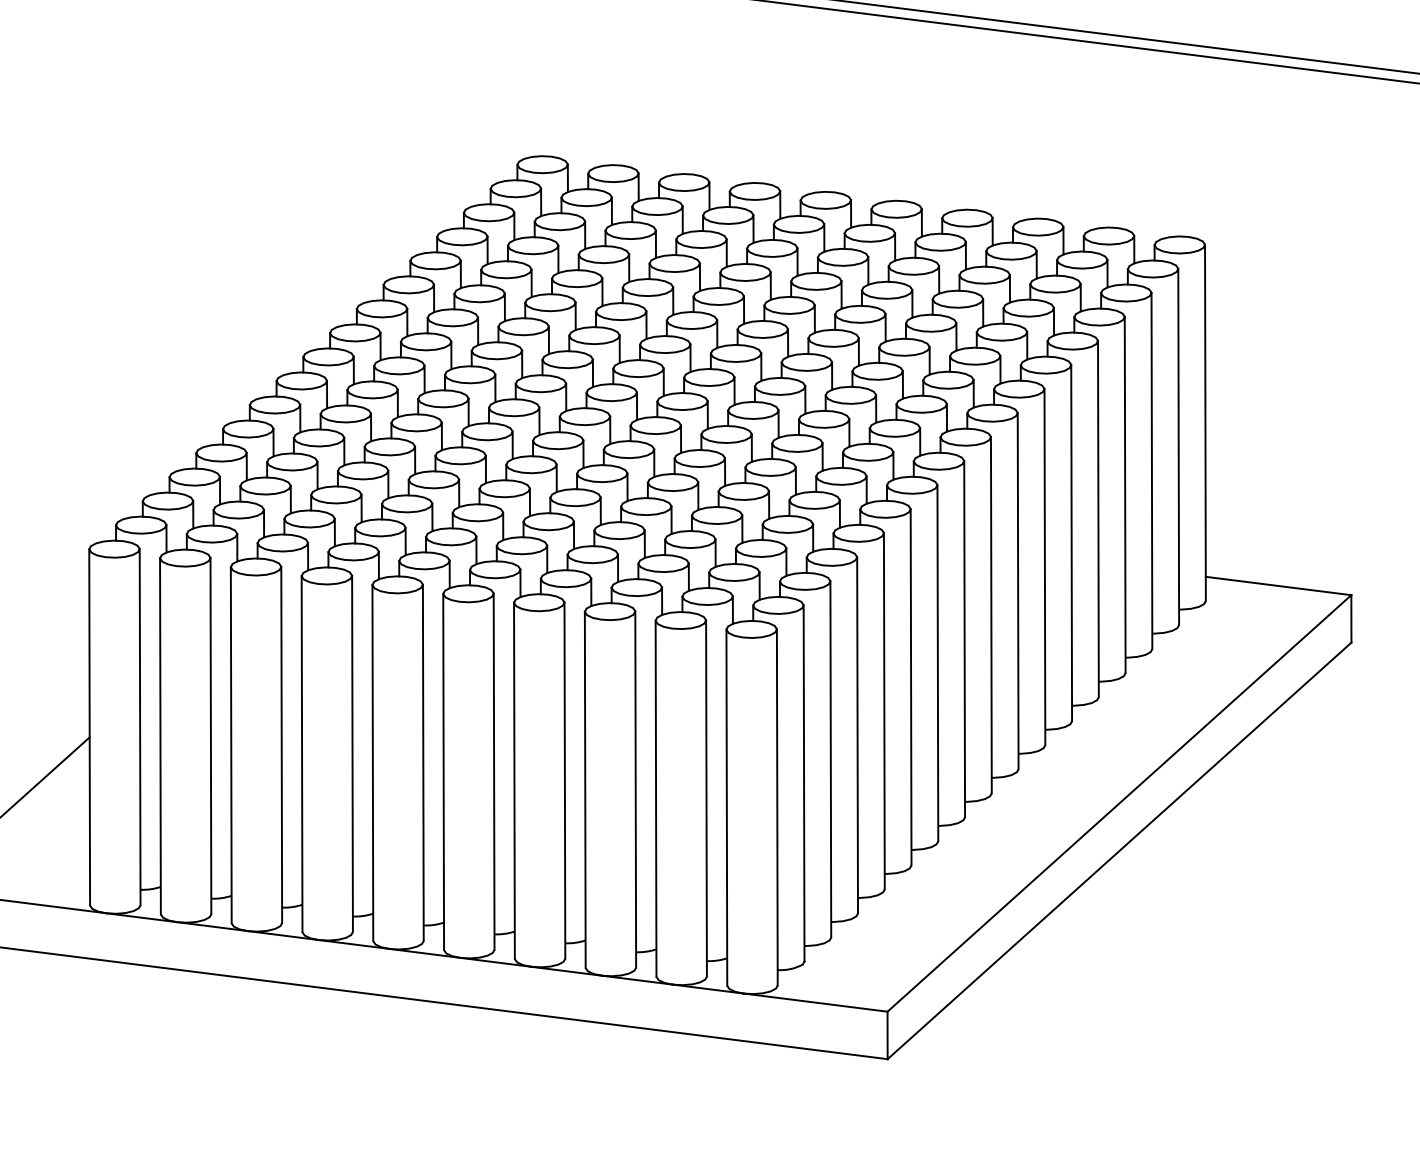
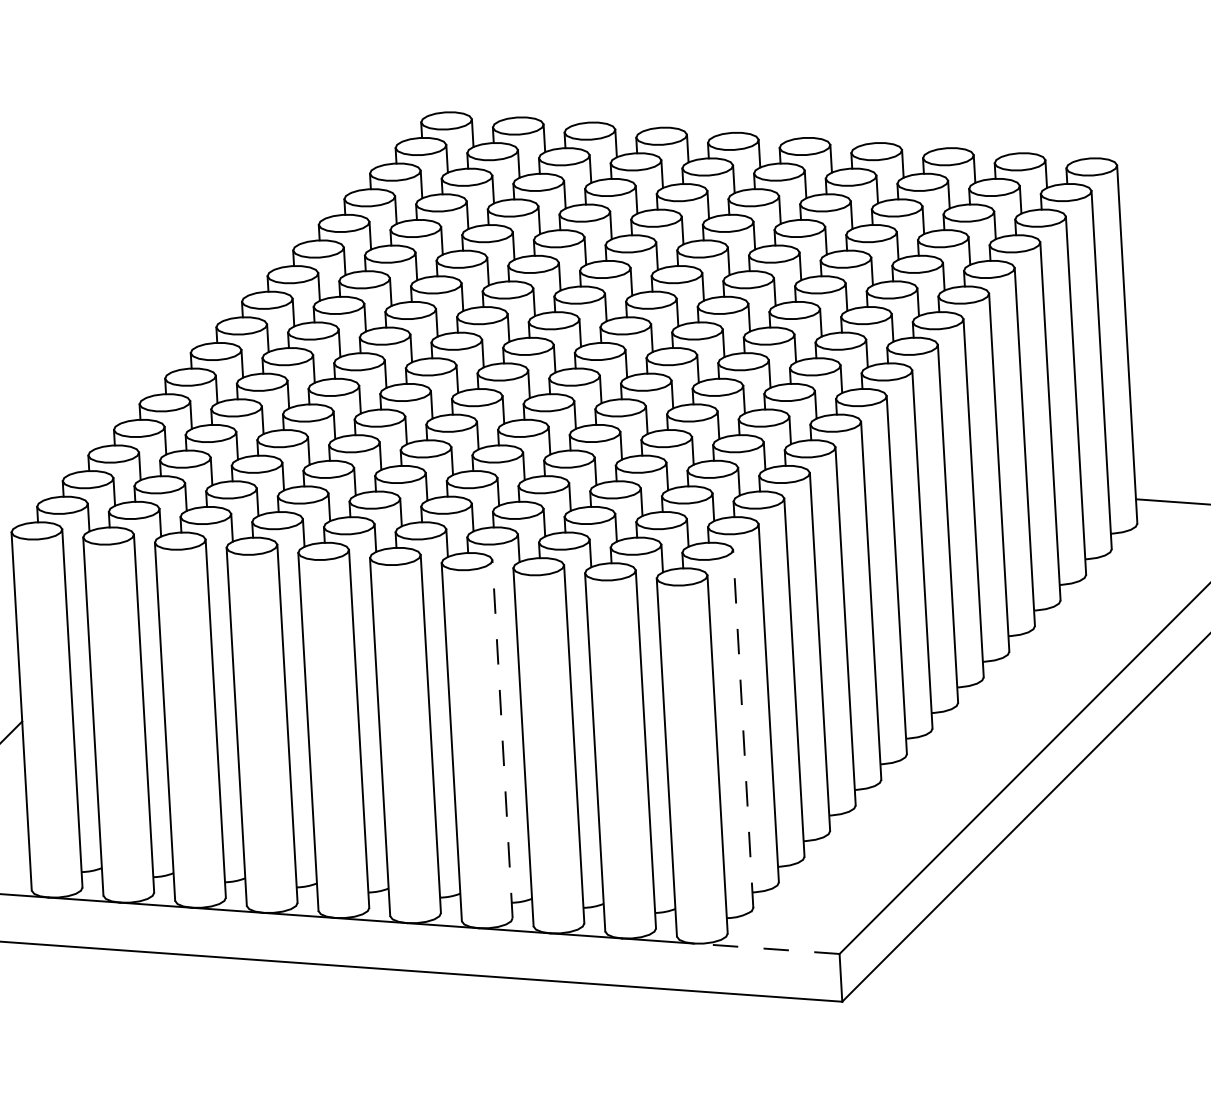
line: (564, 780) -> (502, 739), solid -> dashed
line: (804, 782) -> (743, 727), solid -> dashed
line: (815, 1002) -> (766, 948), solid -> dashed

